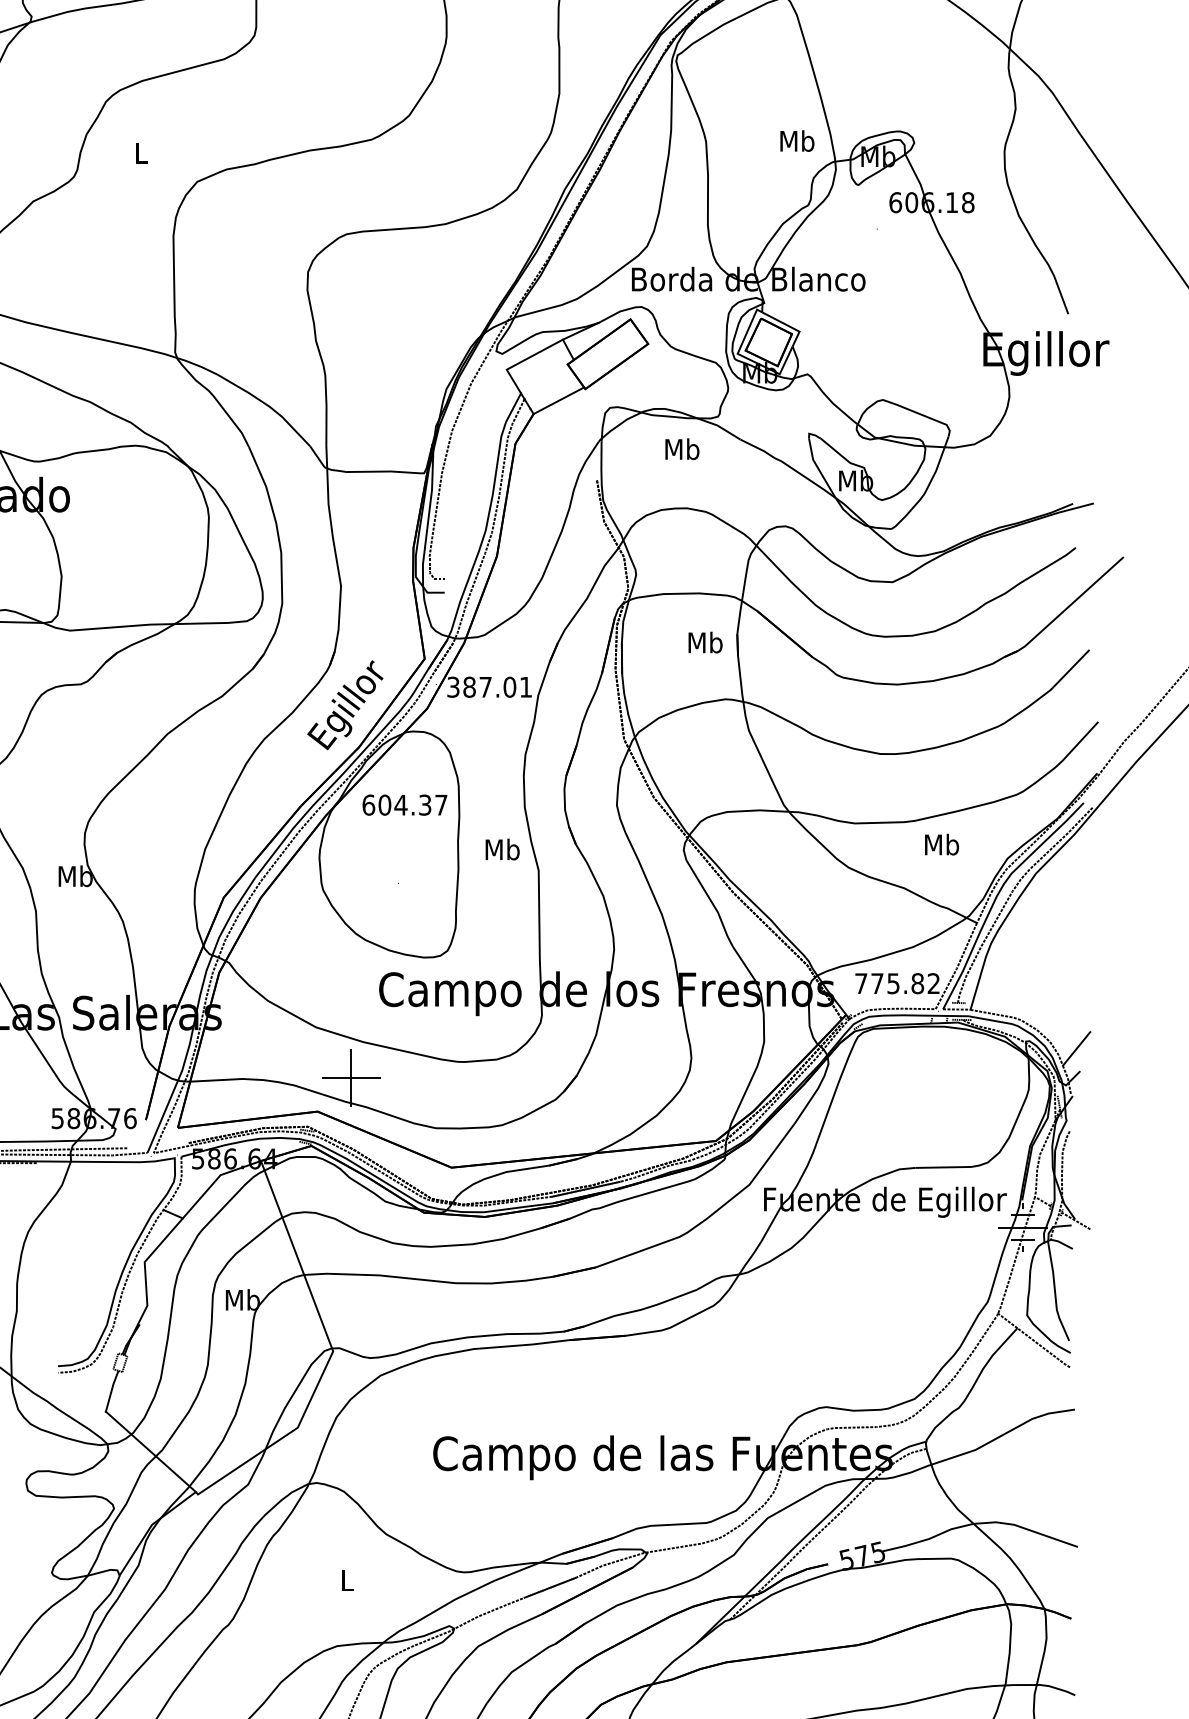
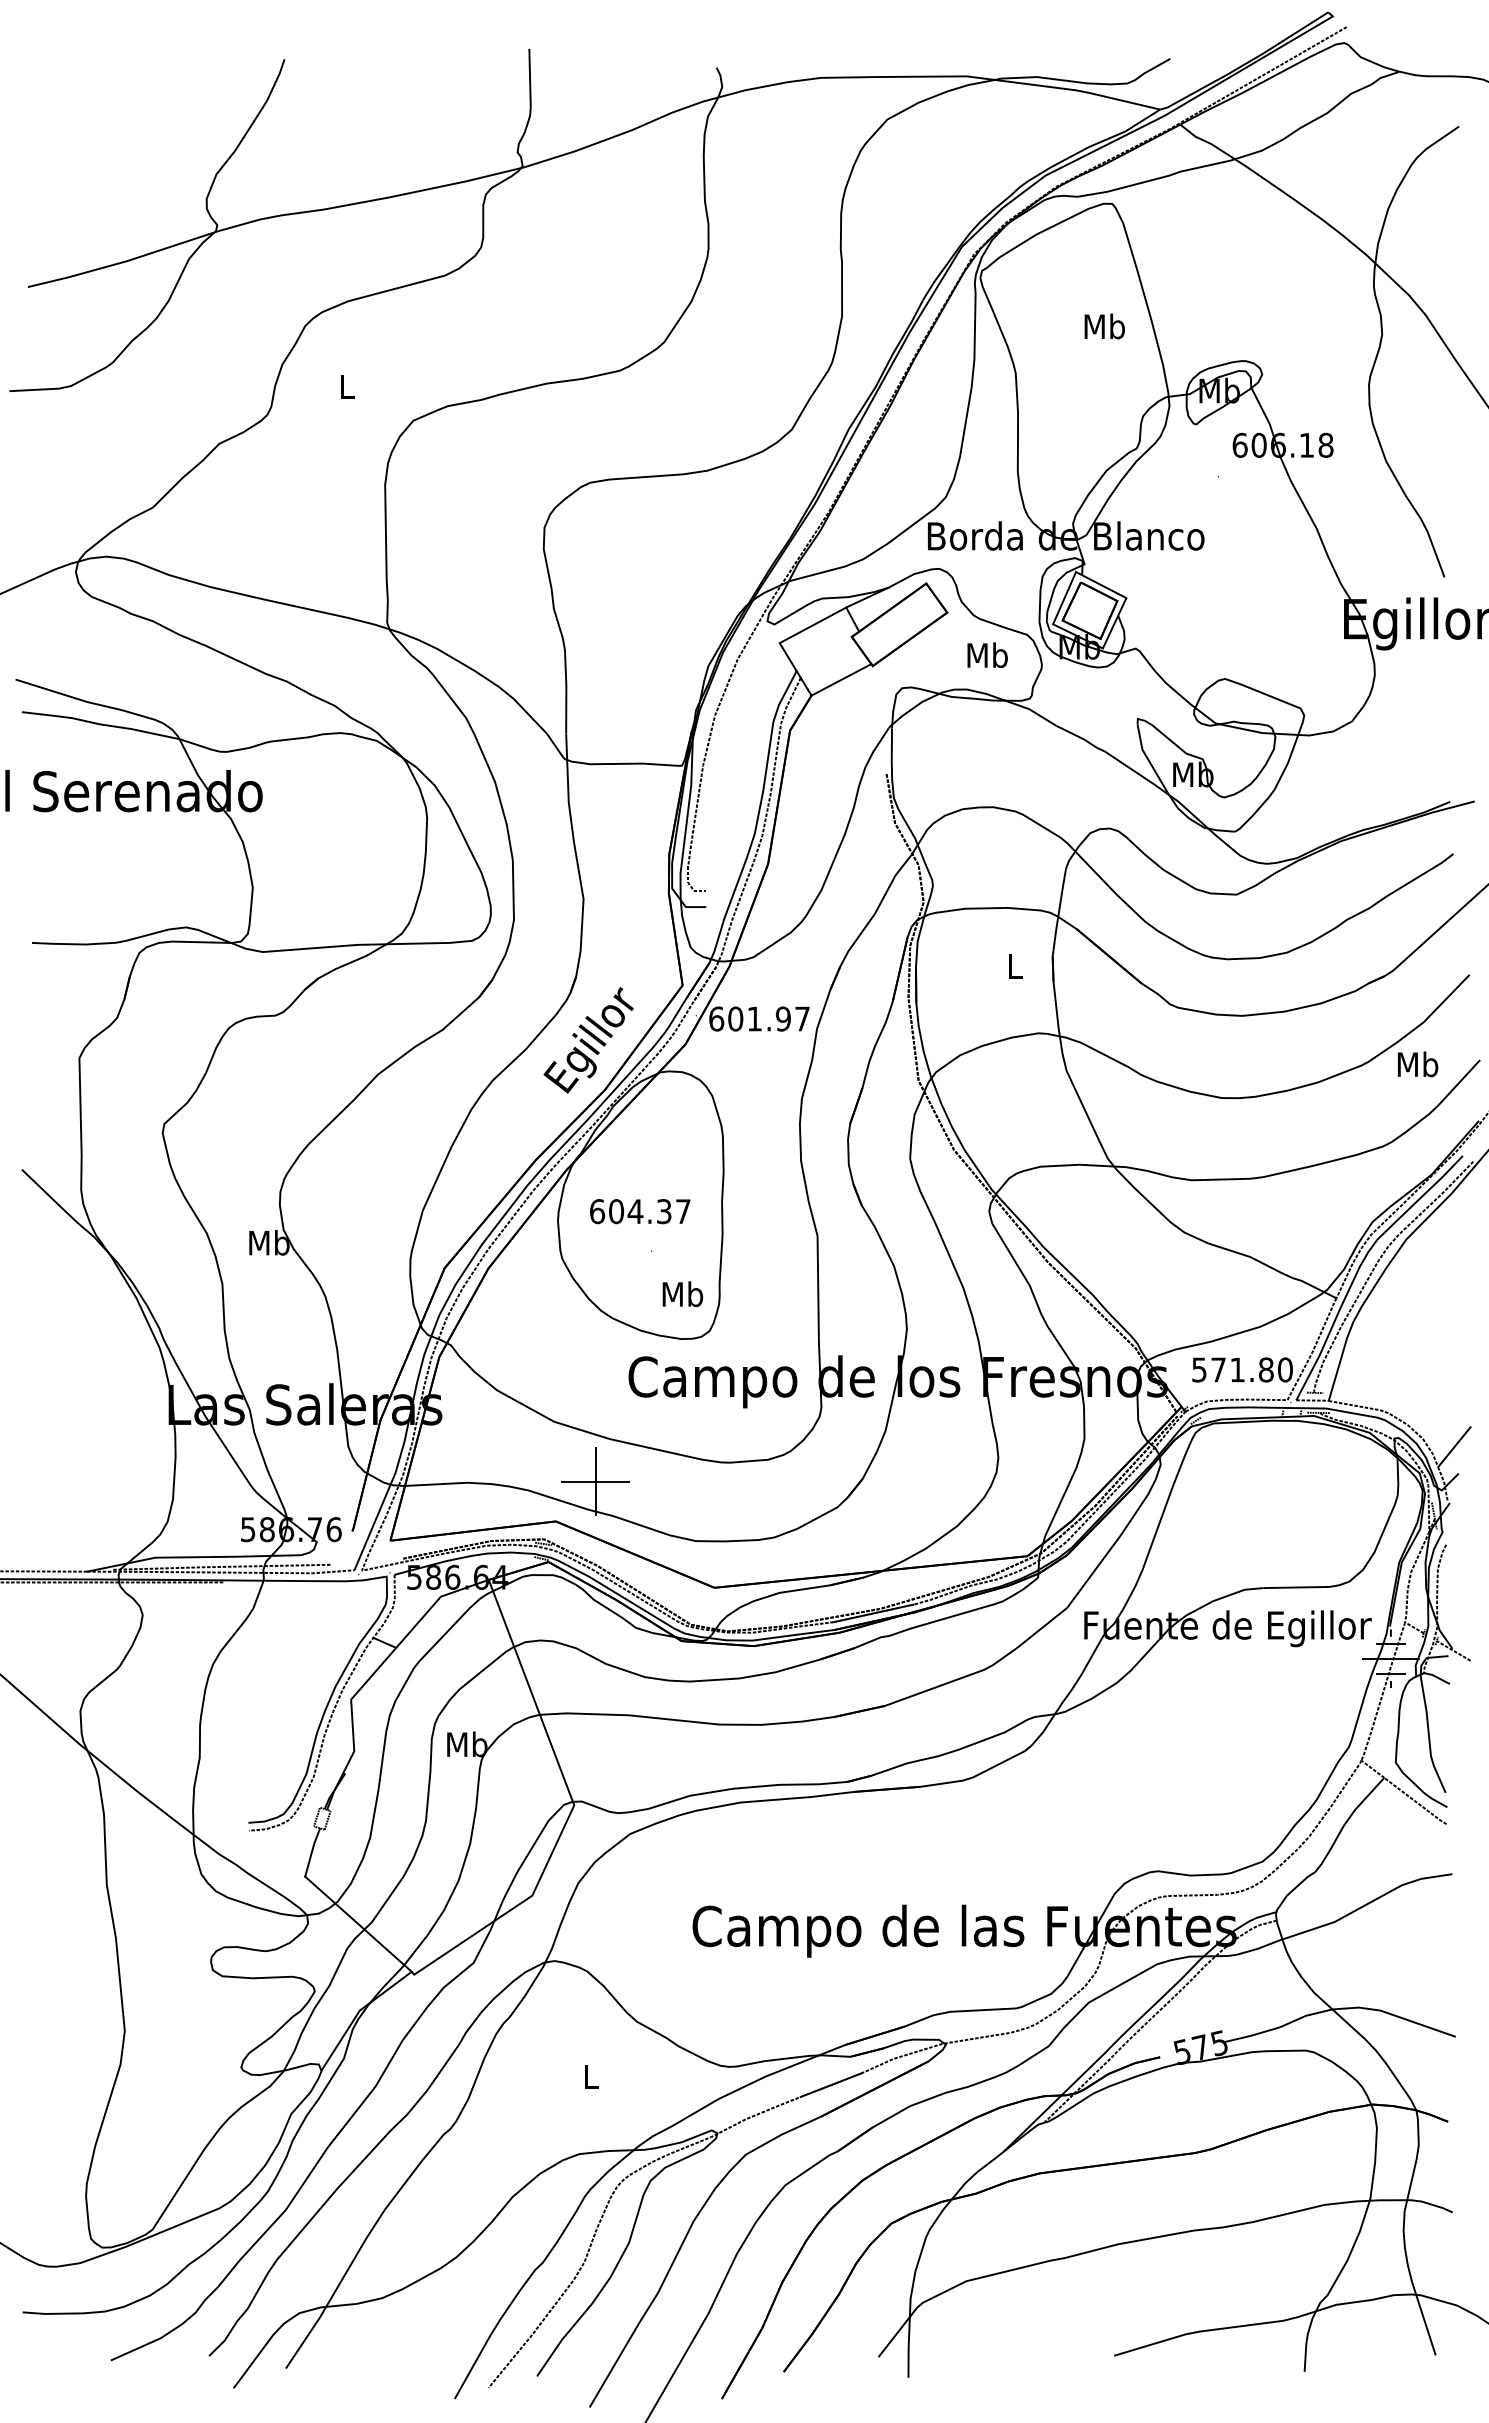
text: (797, 141) -> (1104, 326), moved
text: (682, 449) -> (987, 655), moved
text: (705, 642) -> (1015, 965), Mb -> L
text: (489, 686) -> (759, 1018), 387.01 -> 601.97
text: (405, 805) -> (640, 1211), moved
text: (942, 844) -> (1418, 1064), moved
text: (502, 849) -> (682, 1294), moved
text: (897, 983) -> (1242, 1369), 775.82 -> 571.80

